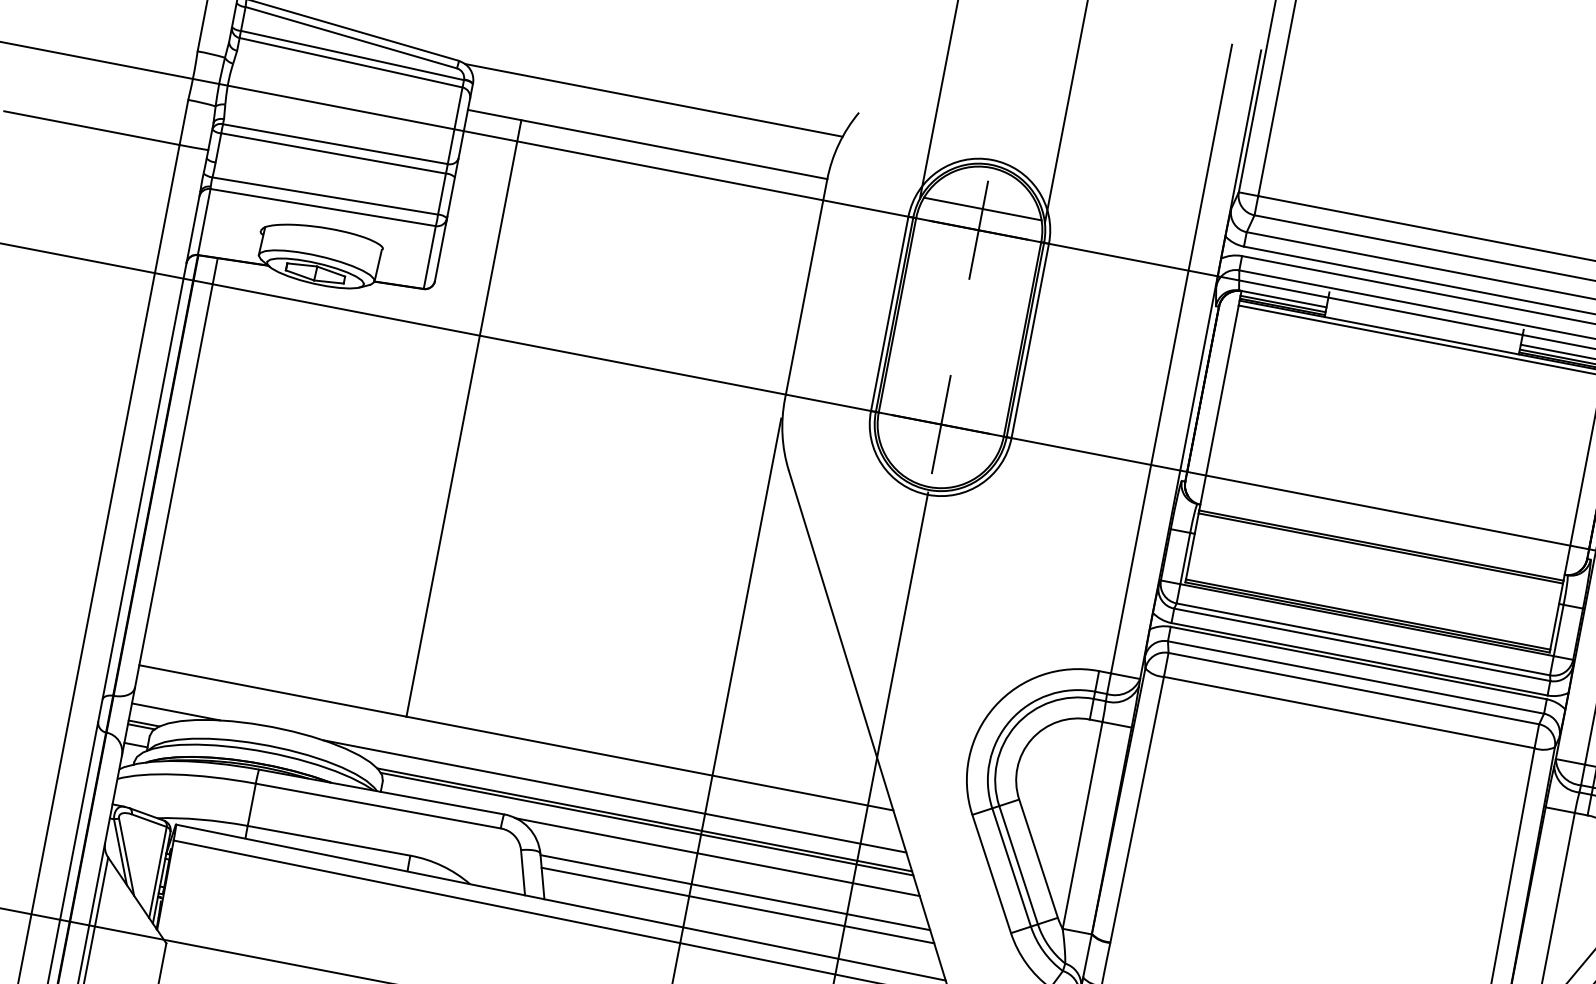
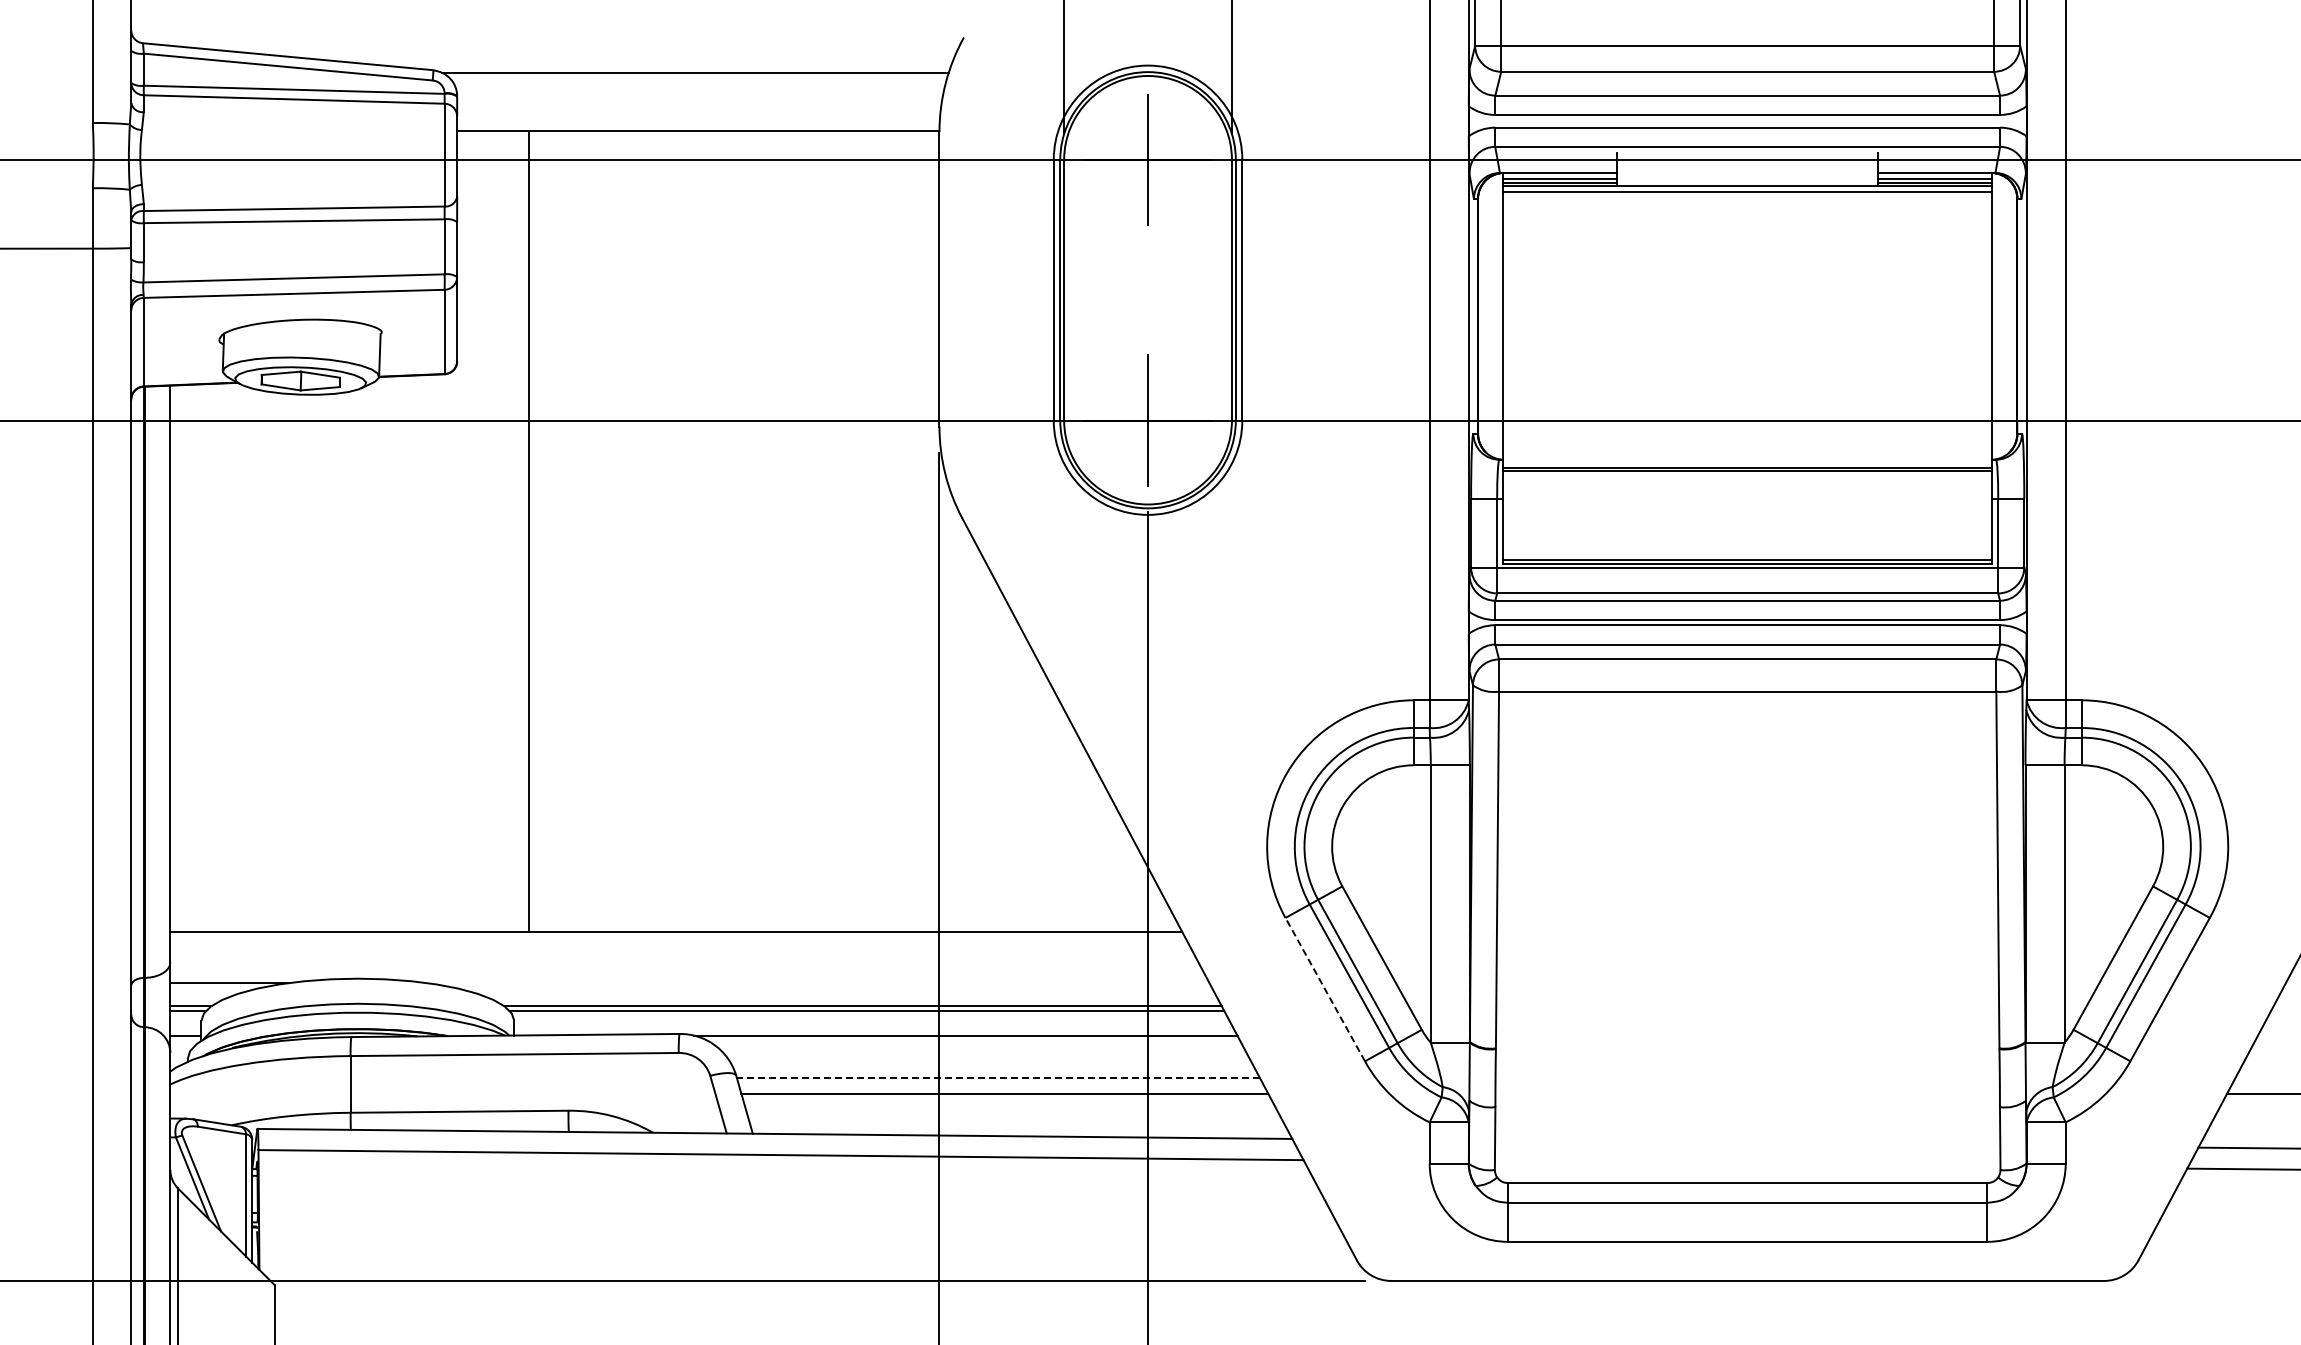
line: (982, 209) -> (1147, 131), removed
line: (614, 796) -> (818, 983), removed
line: (991, 873) -> (1325, 989), solid -> dashed
line: (734, 892) -> (997, 1077), solid -> dashed

